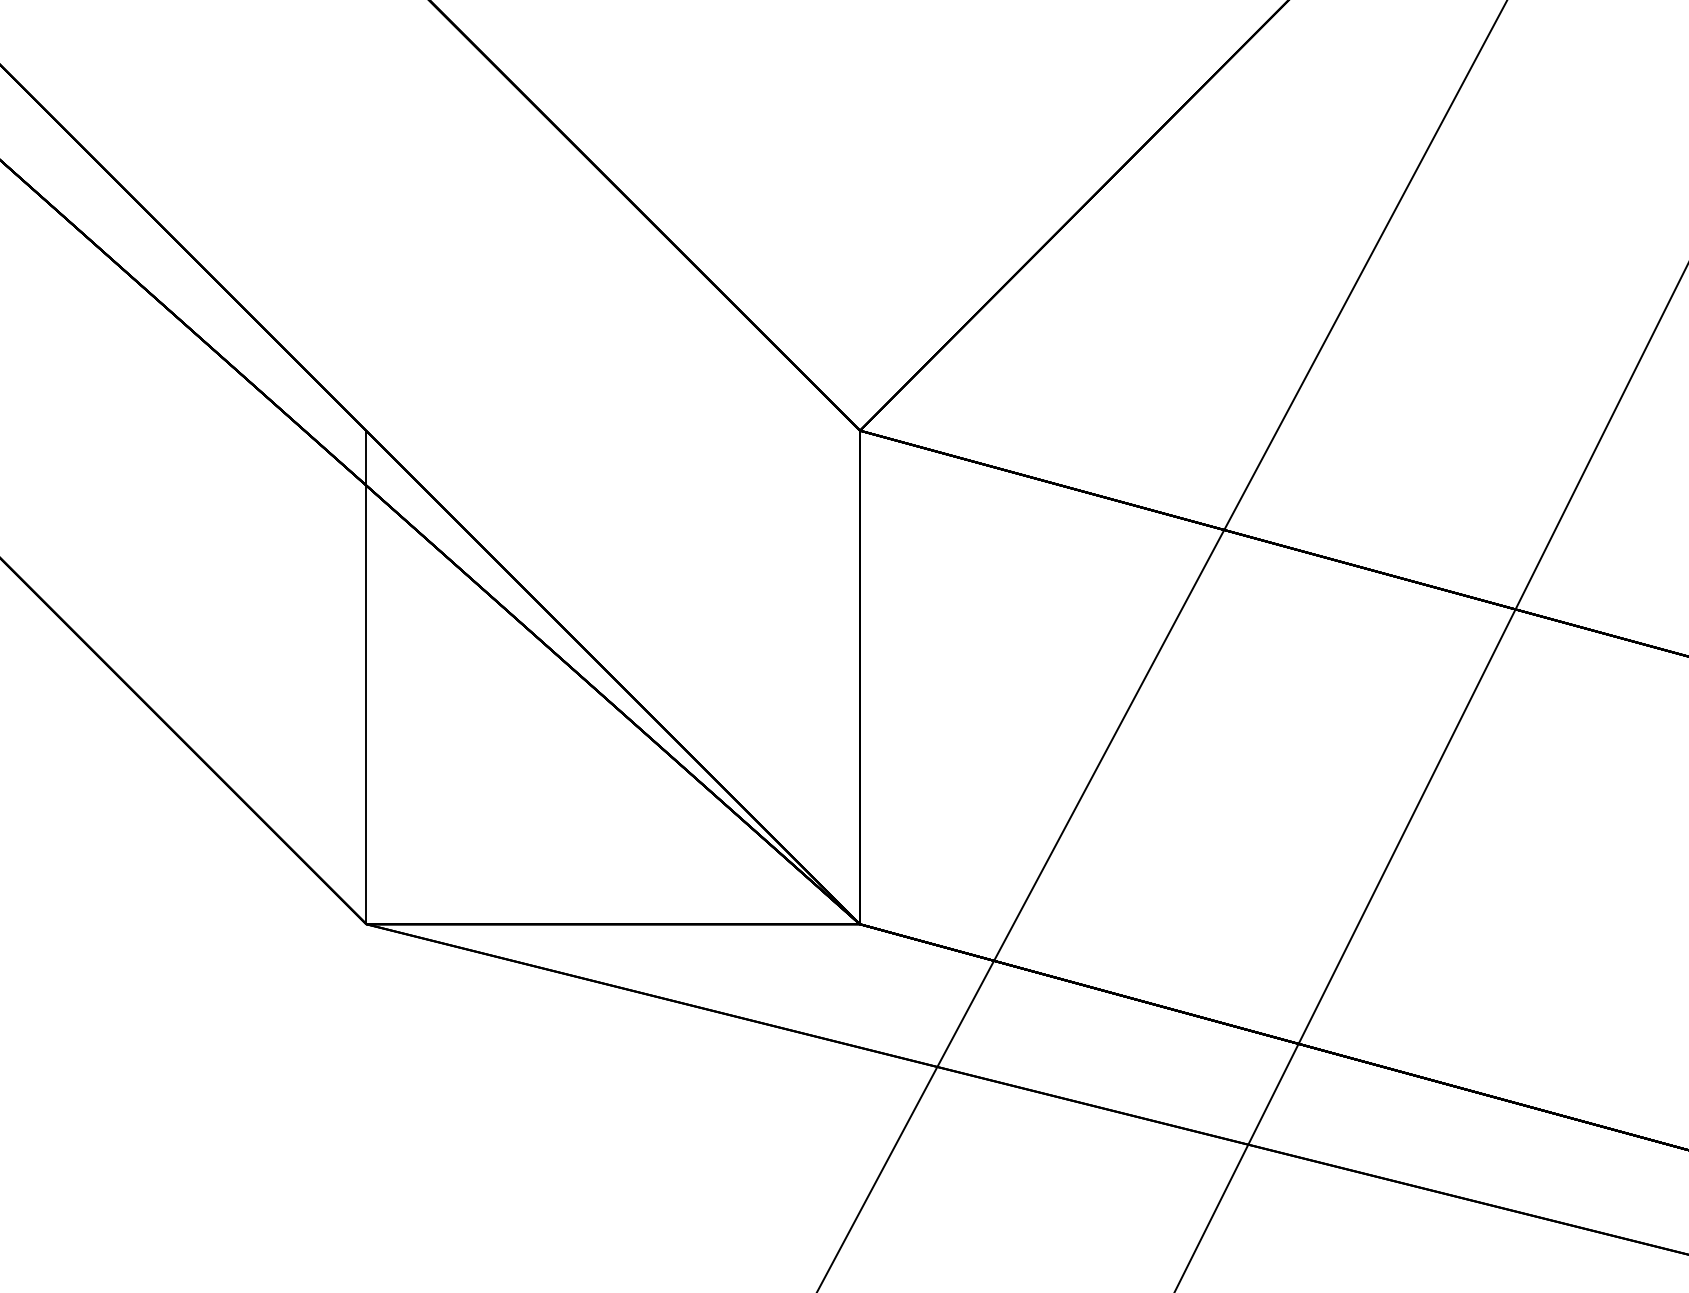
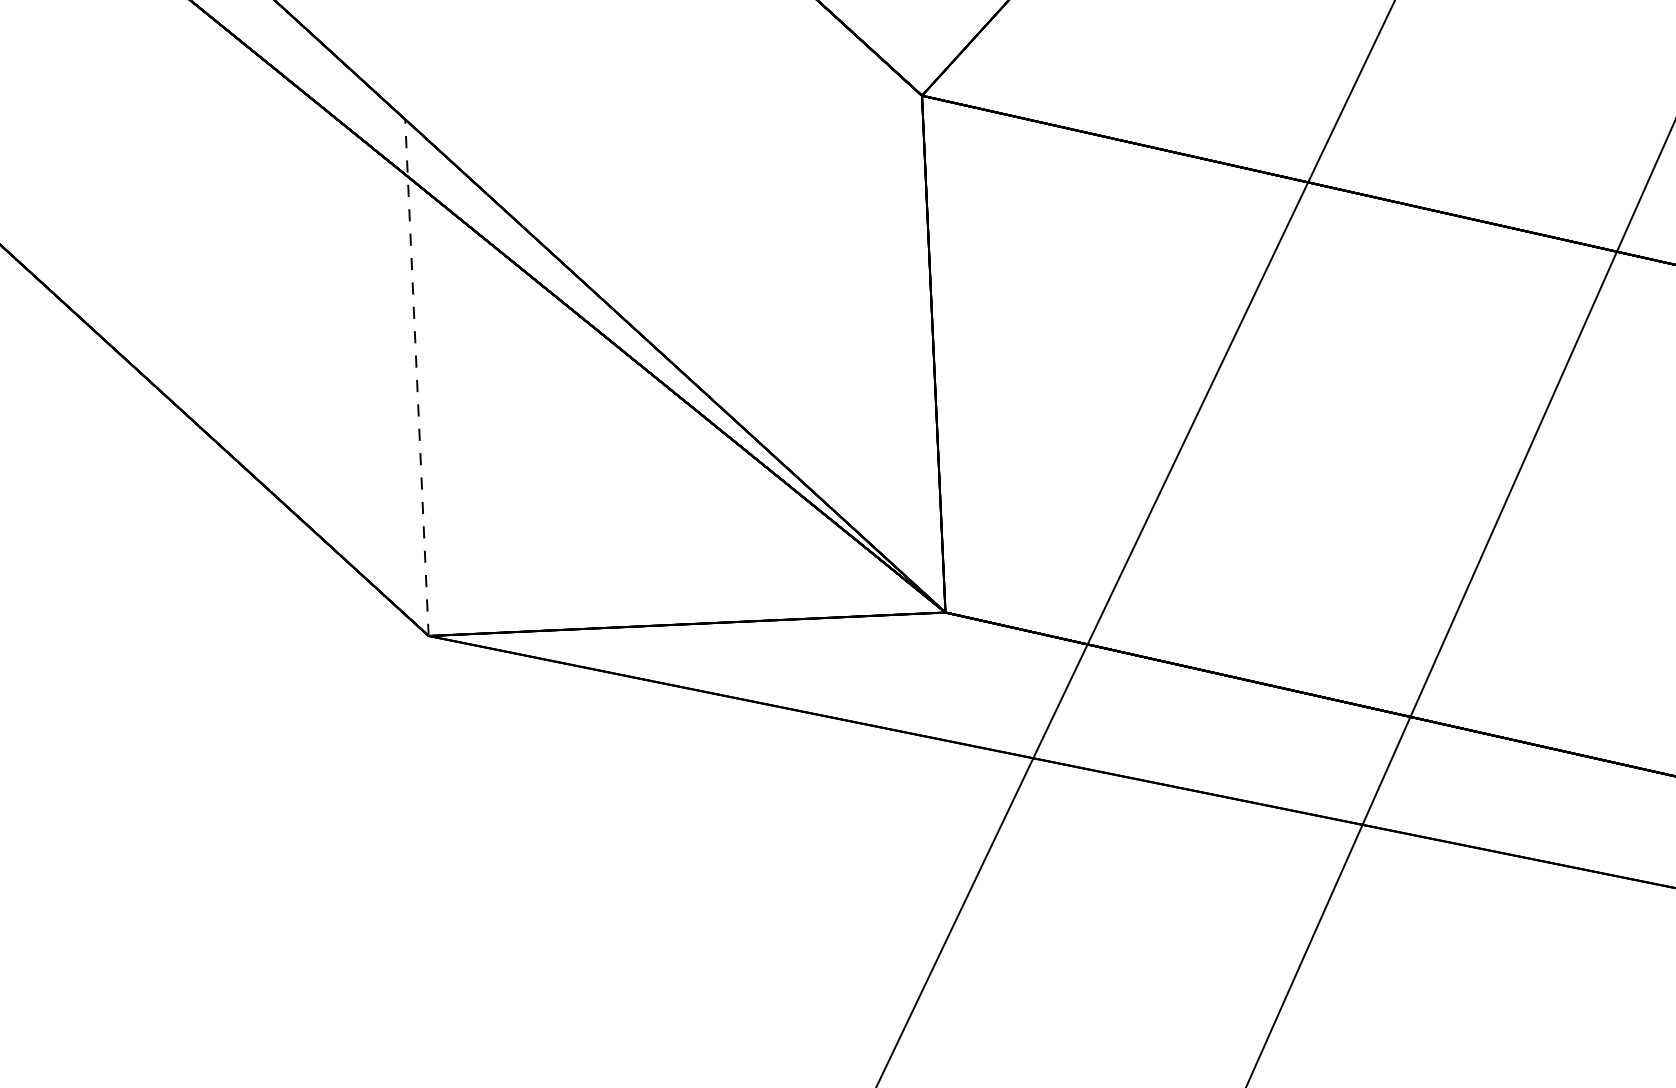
line: (366, 677) -> (417, 377), solid -> dashed

